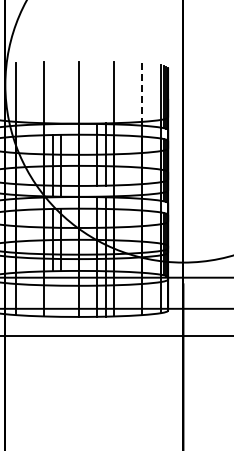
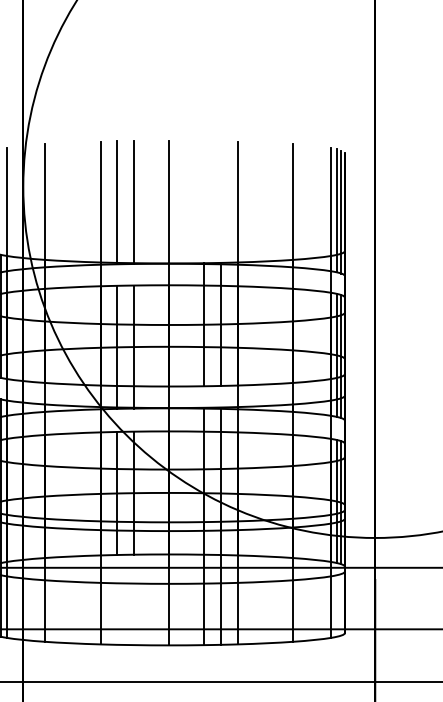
line: (52, 92) -> (116, 201), added
line: (61, 92) -> (134, 201), added
line: (142, 95) -> (294, 207), dashed -> solid

